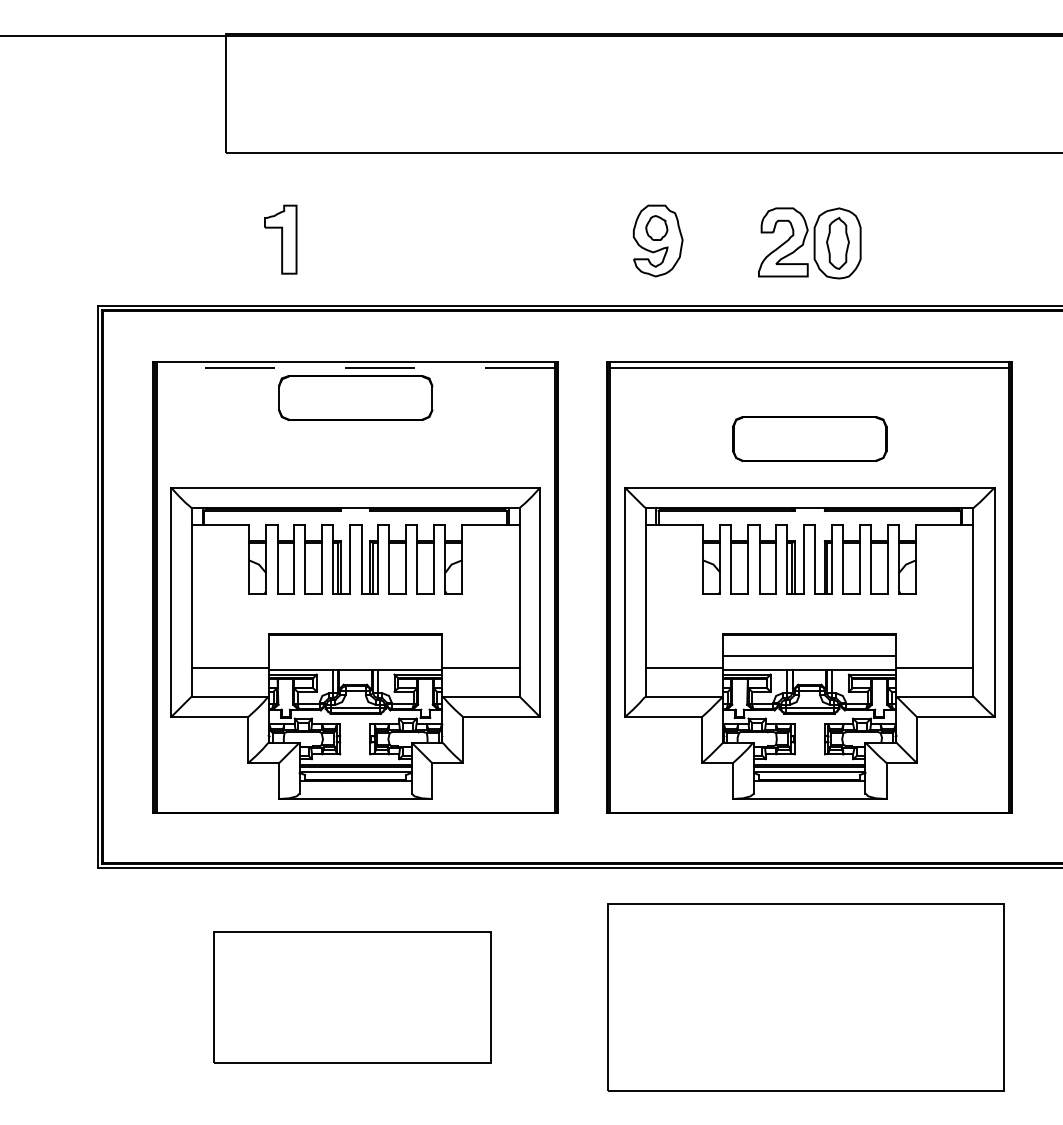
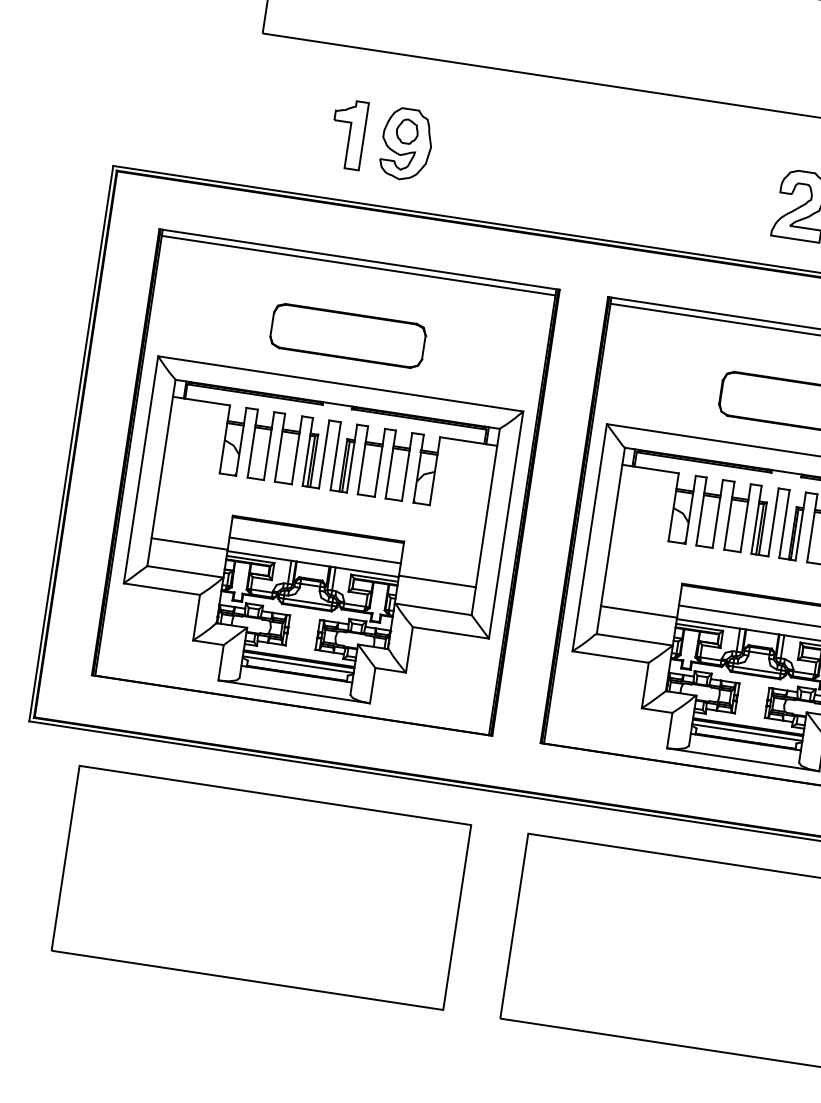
part: (280, 239) -> (348, 134), moved
part: (657, 240) -> (406, 143), moved
line: (355, 367) -> (358, 265), dashed -> solid
part: (355, 397) -> (347, 335), moved
line: (354, 656) -> (314, 550), added
part: (352, 997) -> (261, 887), size x1.43

